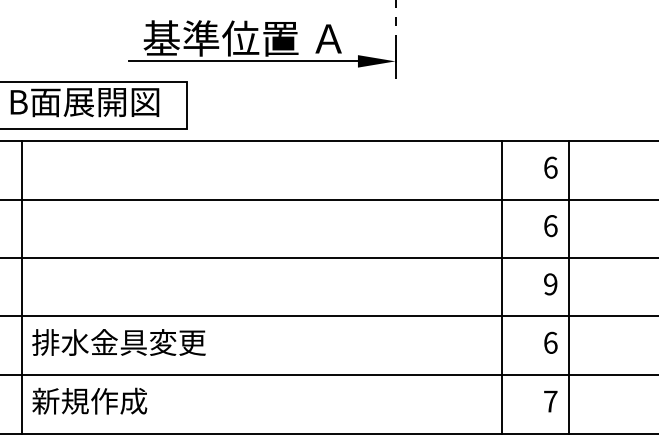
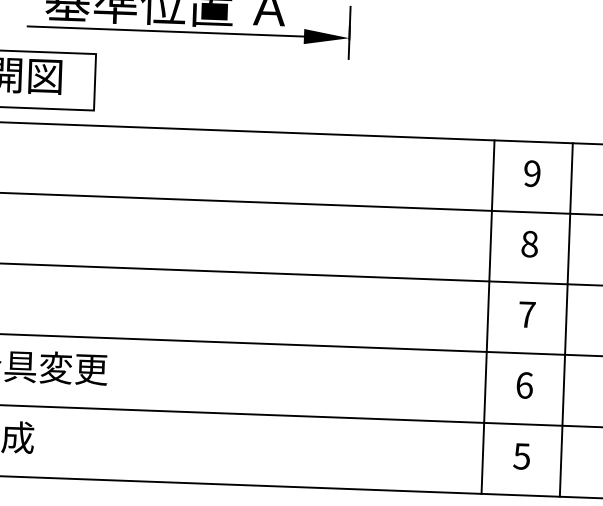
text: (550, 167) -> (532, 173), 6 -> 9
text: (550, 225) -> (529, 243), 6 -> 8
text: (550, 284) -> (526, 314), 9 -> 7
line: (502, 287) -> (488, 317), moved
line: (569, 287) -> (566, 319), moved
text: (550, 401) -> (521, 456), 7 -> 5

